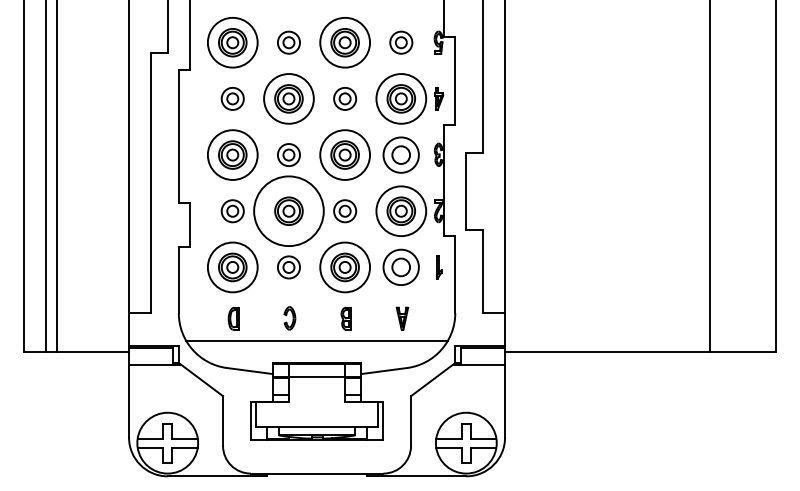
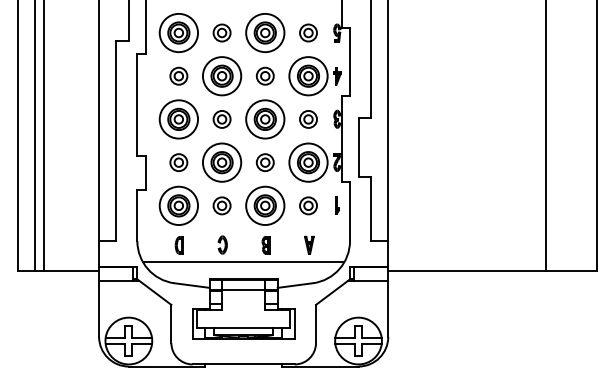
part: (401, 154) -> (308, 119), size x0.62
circle: (288, 211) -> (221, 162), size x0.71
part: (401, 267) -> (308, 205), size x0.62

